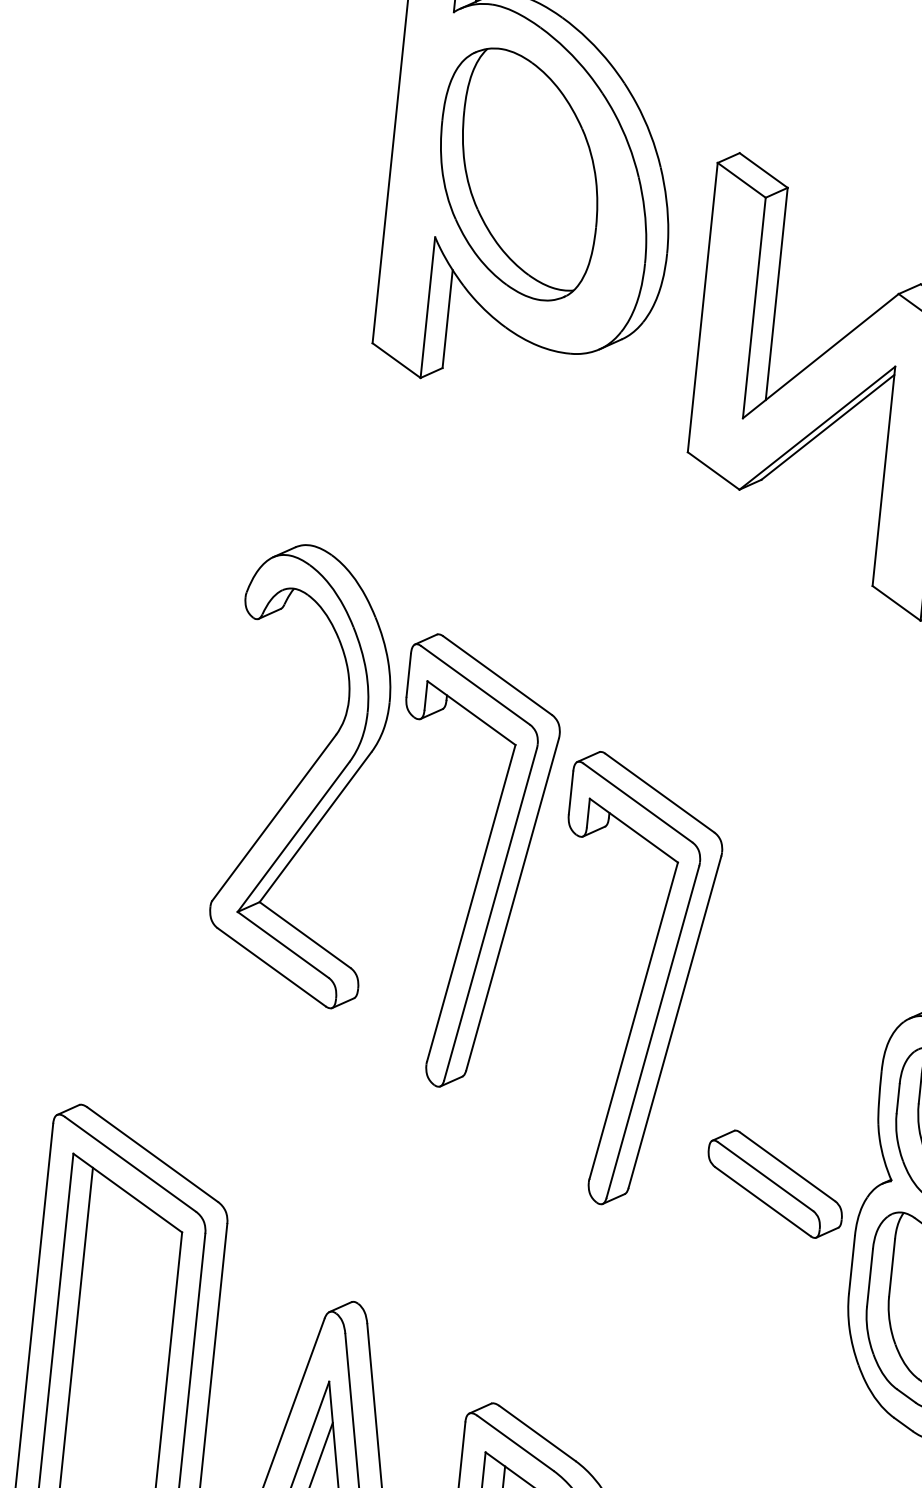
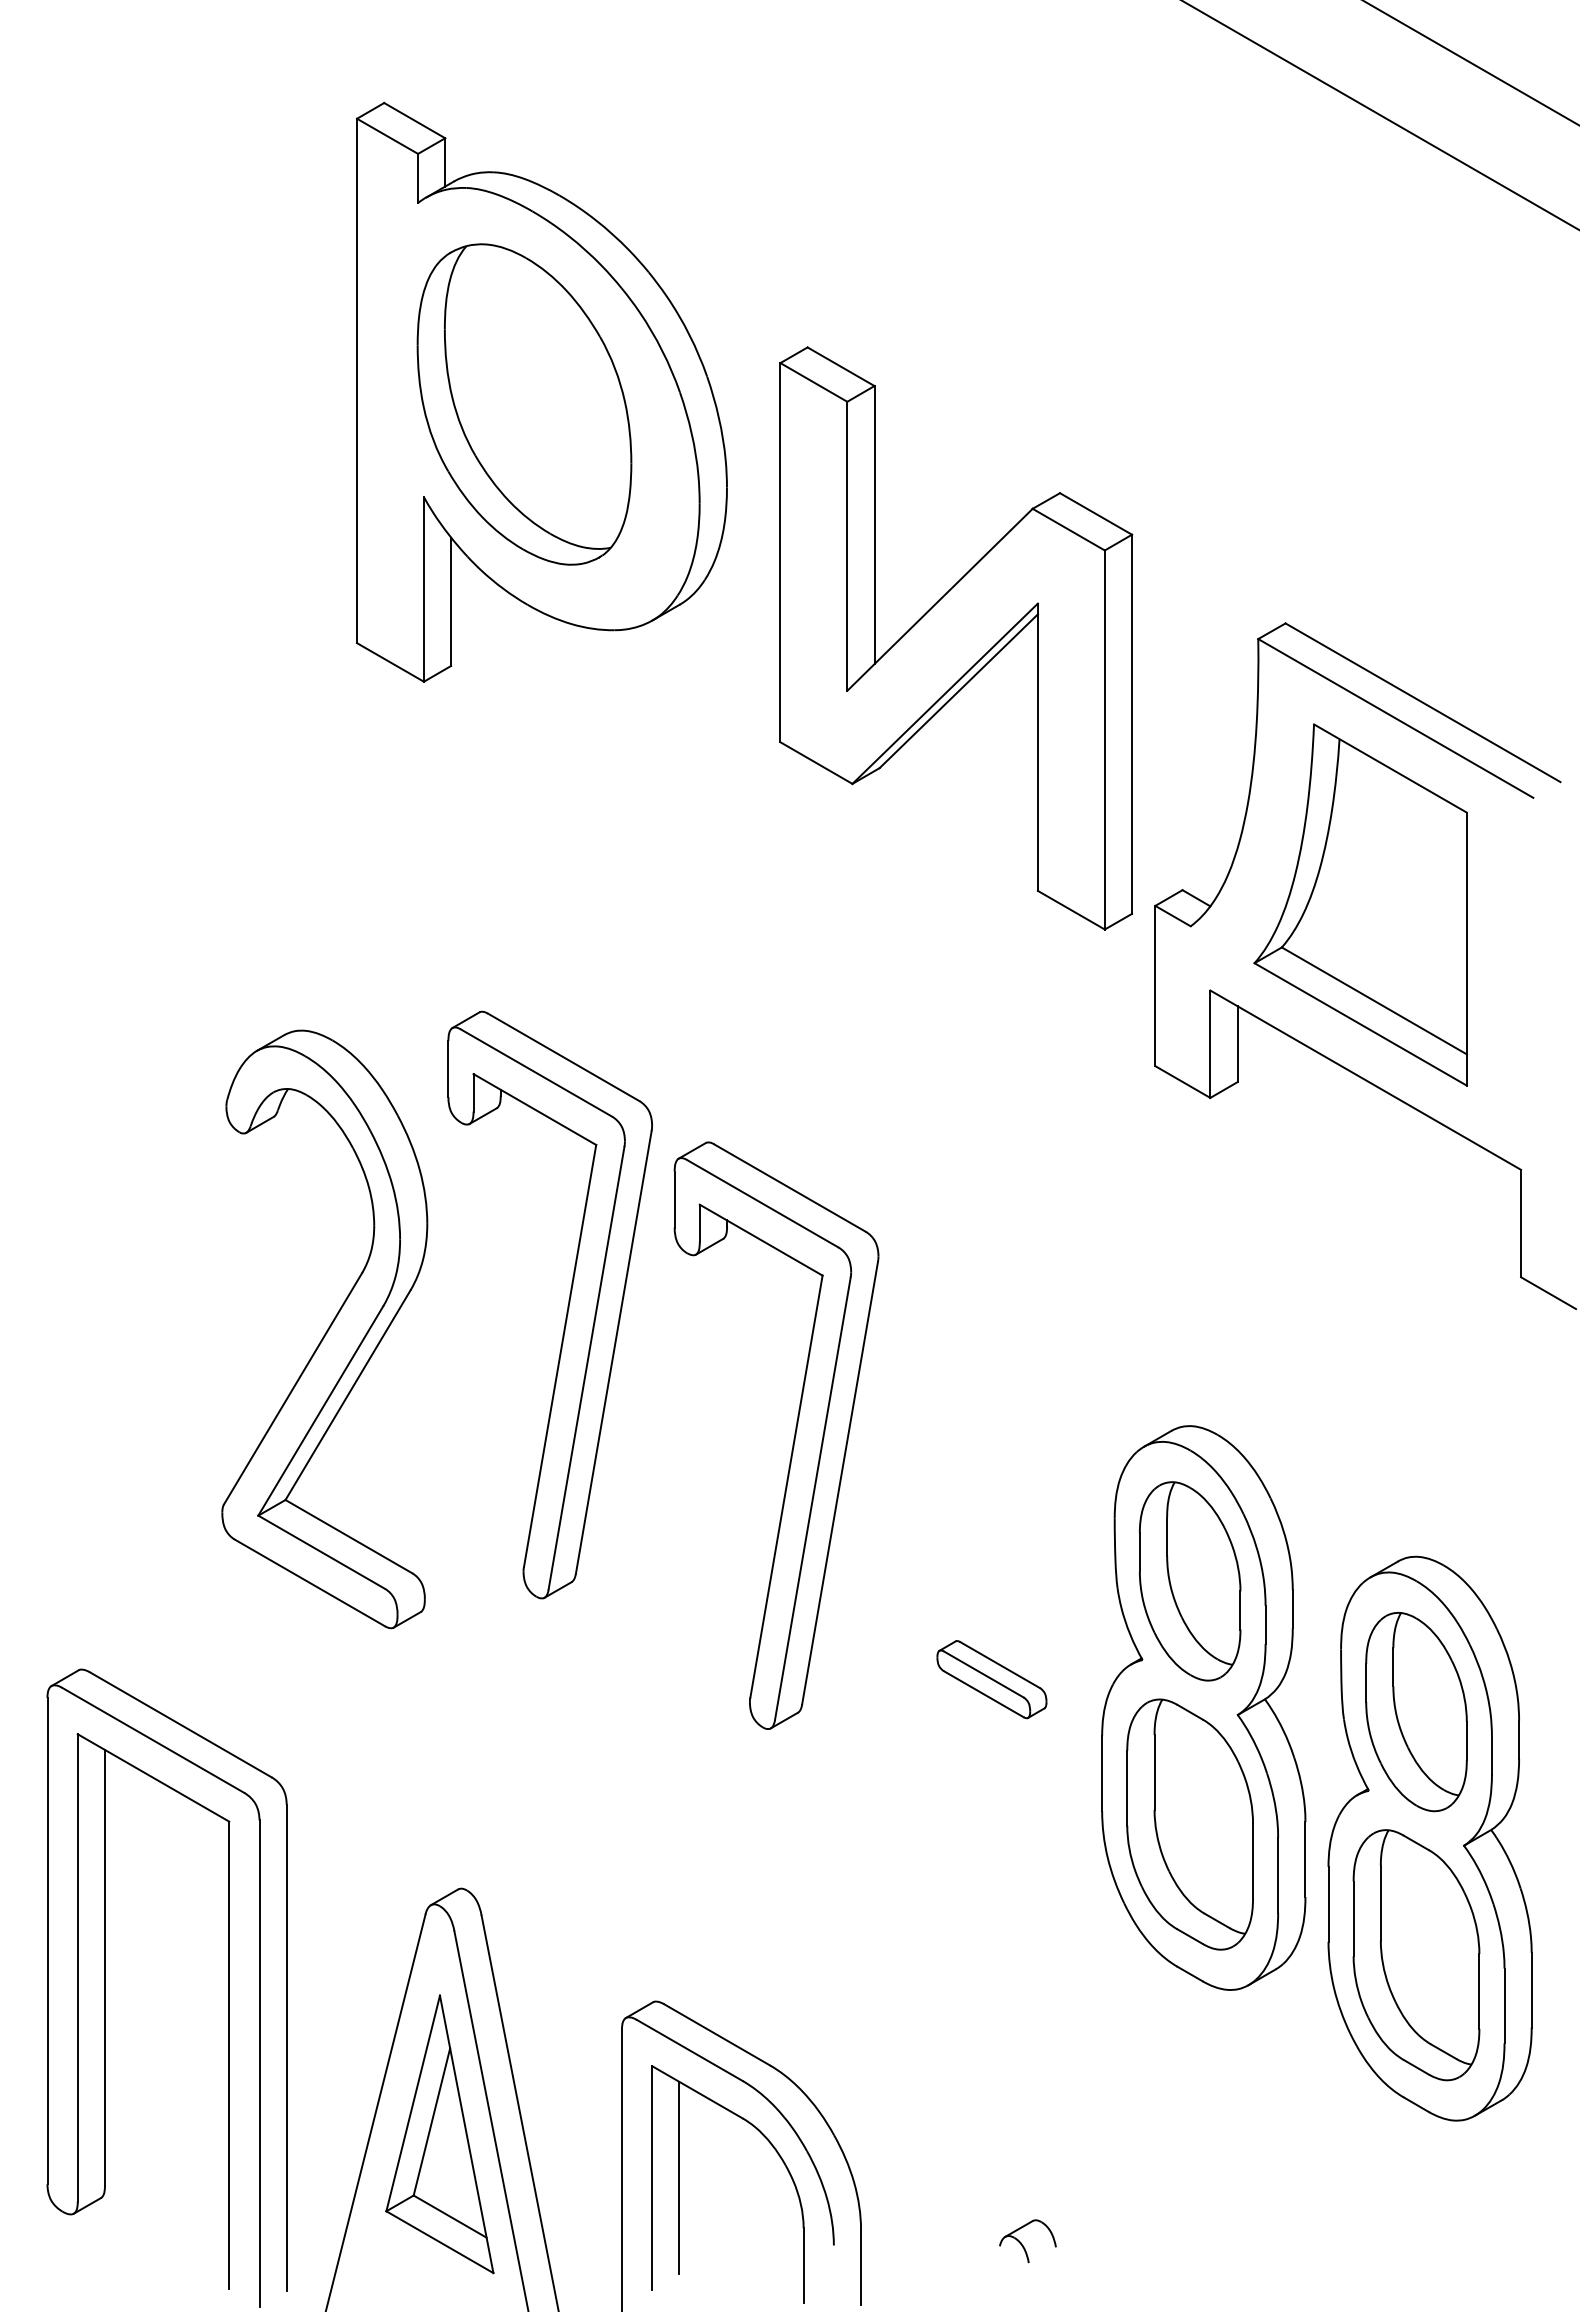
part: (302, 775) -> (324, 1329), moved
part: (774, 1184) -> (991, 1679), size x0.6

